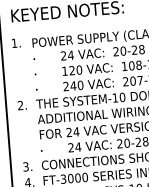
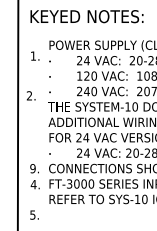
text: (16, 42) -> (35, 55), moved
text: (21, 105) -> (30, 95), moved
text: (25, 166) -> (32, 168), 3. -> 9.

